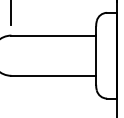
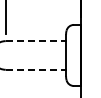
line: (54, 36) -> (36, 41), solid -> dashed
line: (54, 75) -> (36, 69), solid -> dashed

